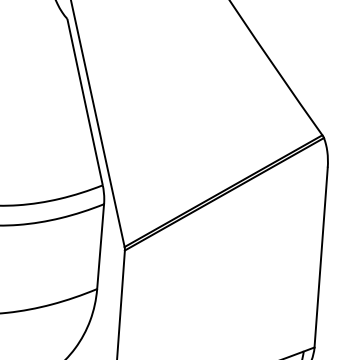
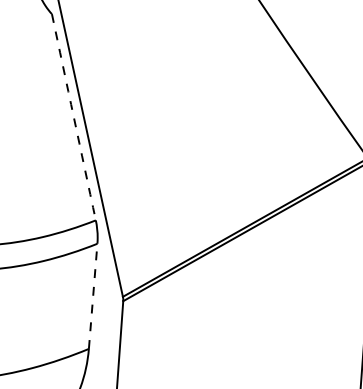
arc: (85, 102) -> (74, 117), solid -> dashed
line: (100, 246) -> (93, 296), solid -> dashed

